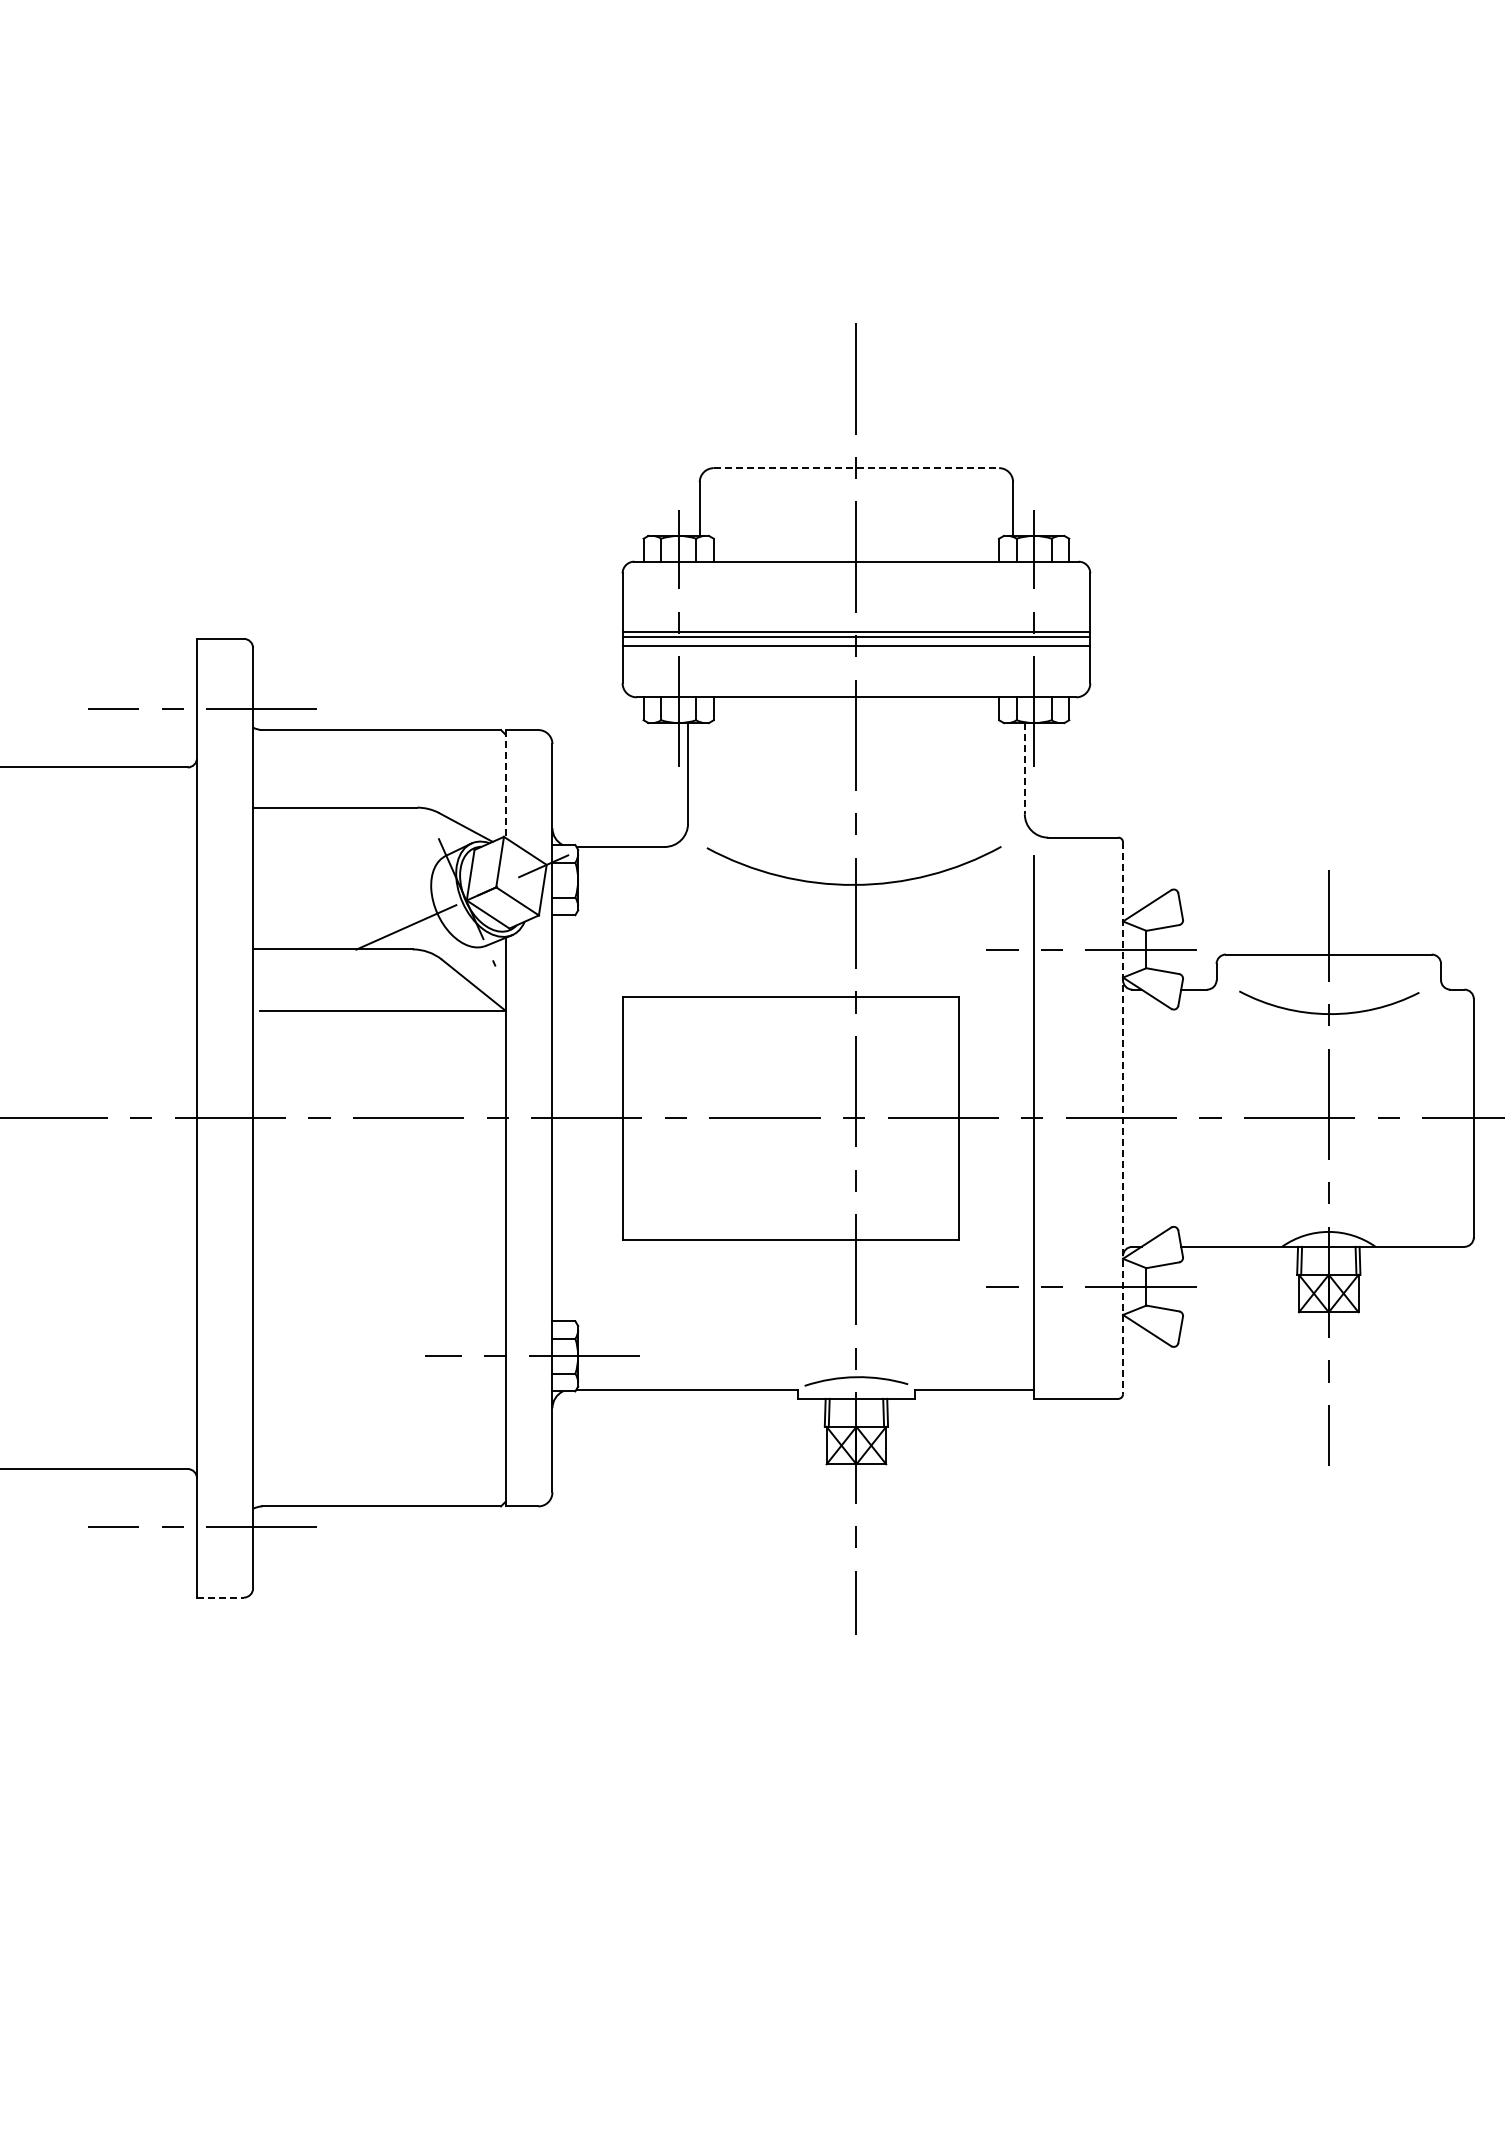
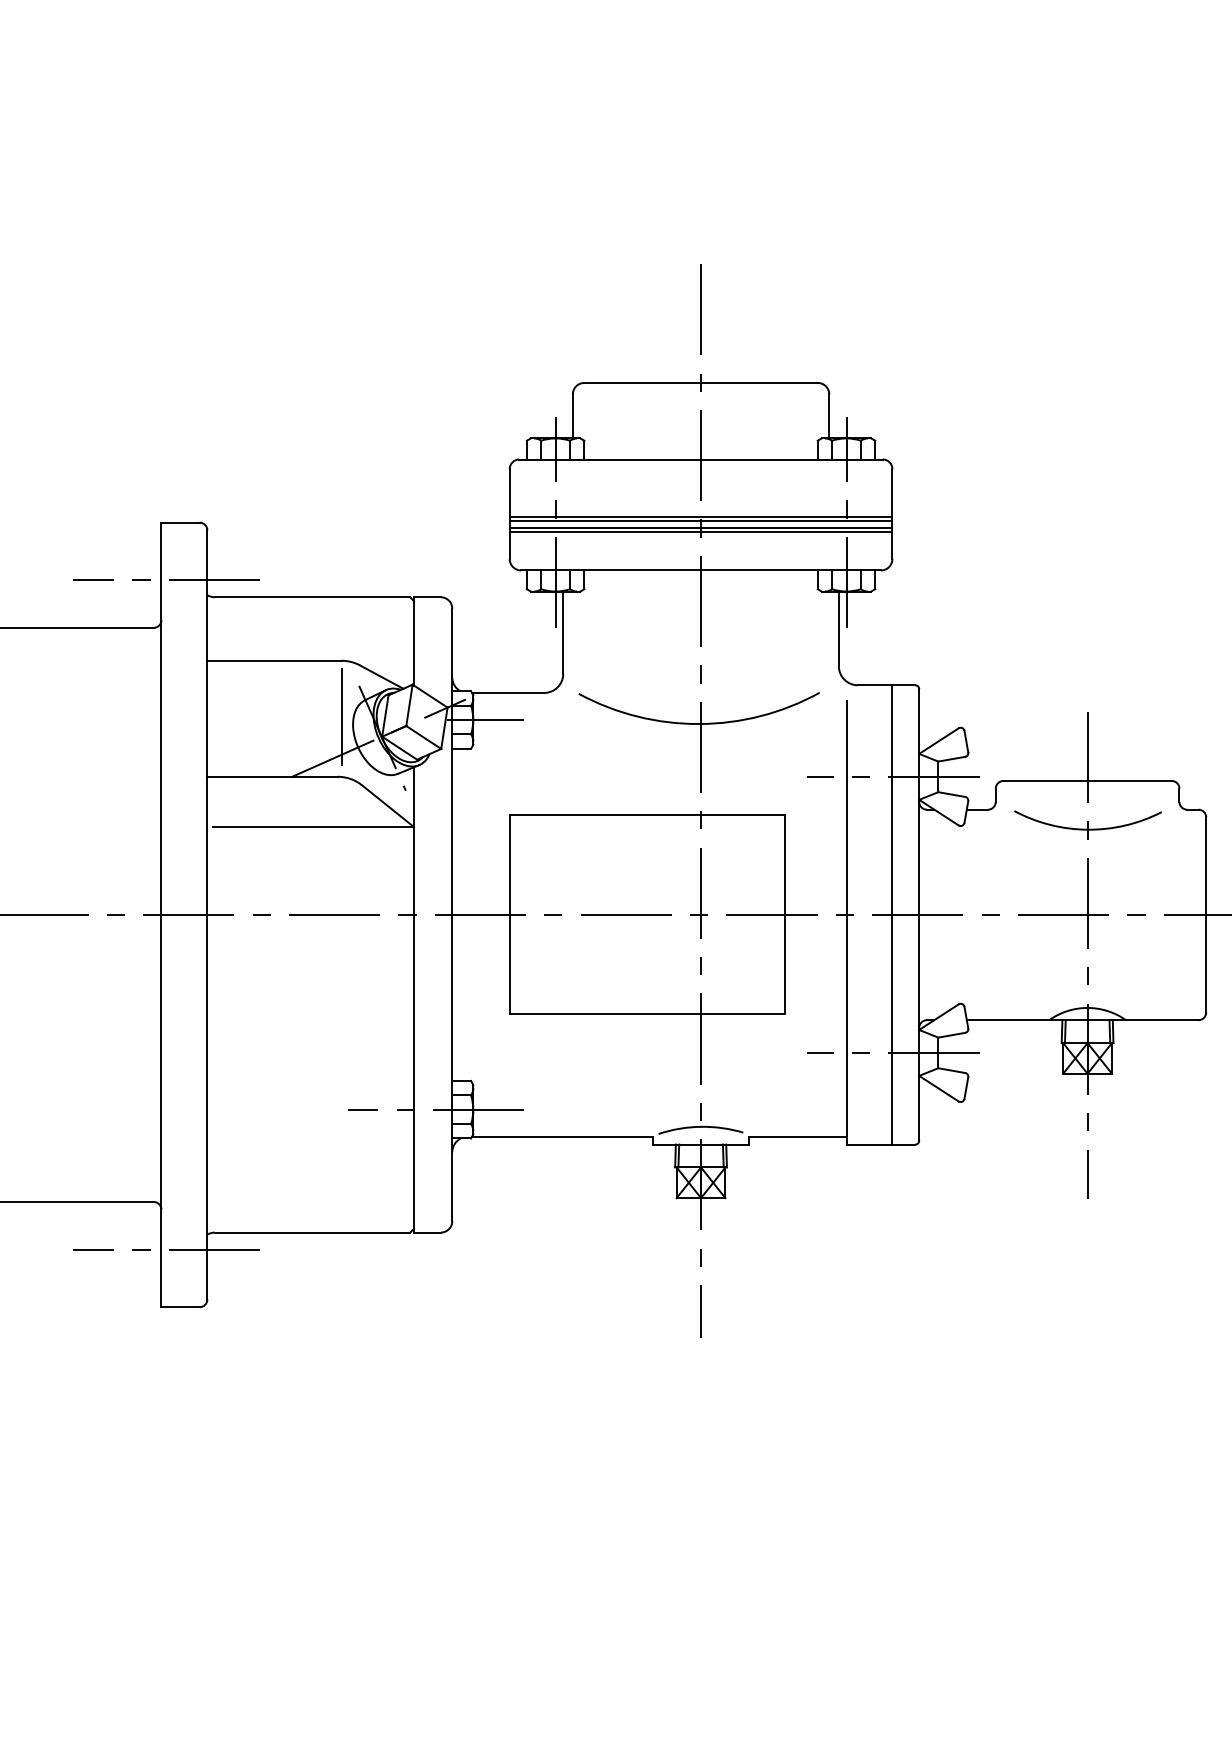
line: (856, 468) -> (701, 383), dashed -> solid
line: (856, 650) -> (701, 532), added
line: (1024, 768) -> (838, 628), dashed -> solid
line: (505, 784) -> (413, 641), dashed -> solid
line: (417, 876) -> (341, 717), added
line: (592, 880) -> (485, 720), added
line: (1090, 1117) -> (892, 914), added
line: (1123, 1118) -> (919, 915), dashed -> solid
line: (220, 1597) -> (180, 1307), dashed -> solid

